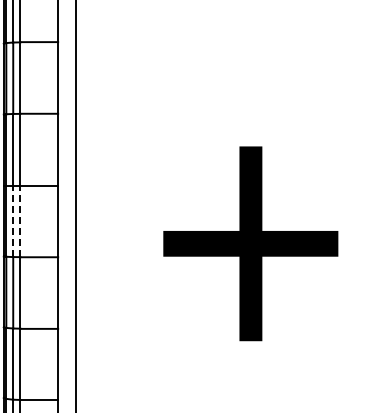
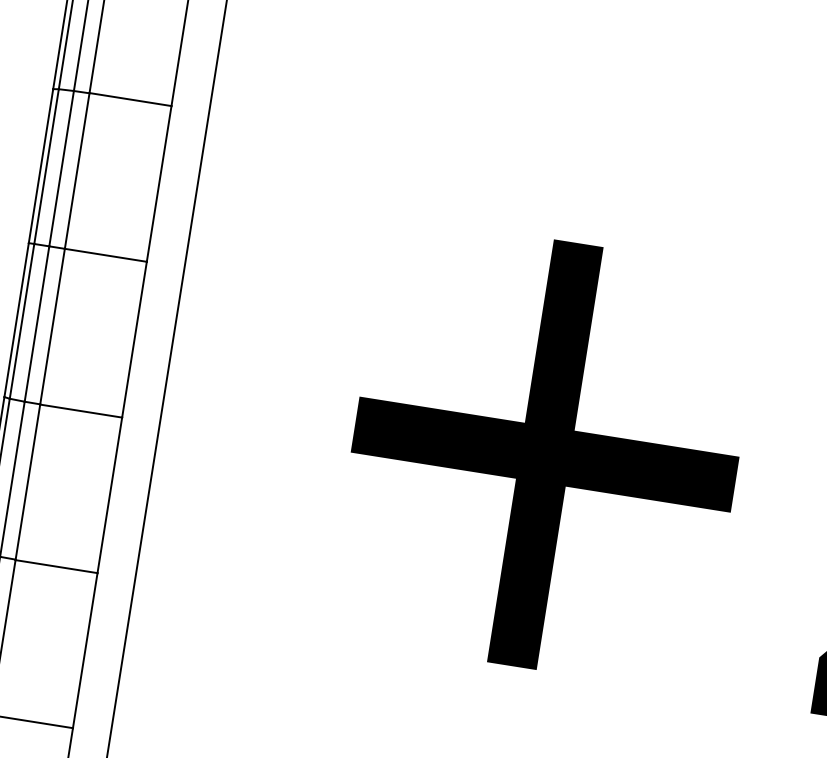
line: (13, 221) -> (37, 324), dashed -> solid
line: (20, 221) -> (52, 326), dashed -> solid

